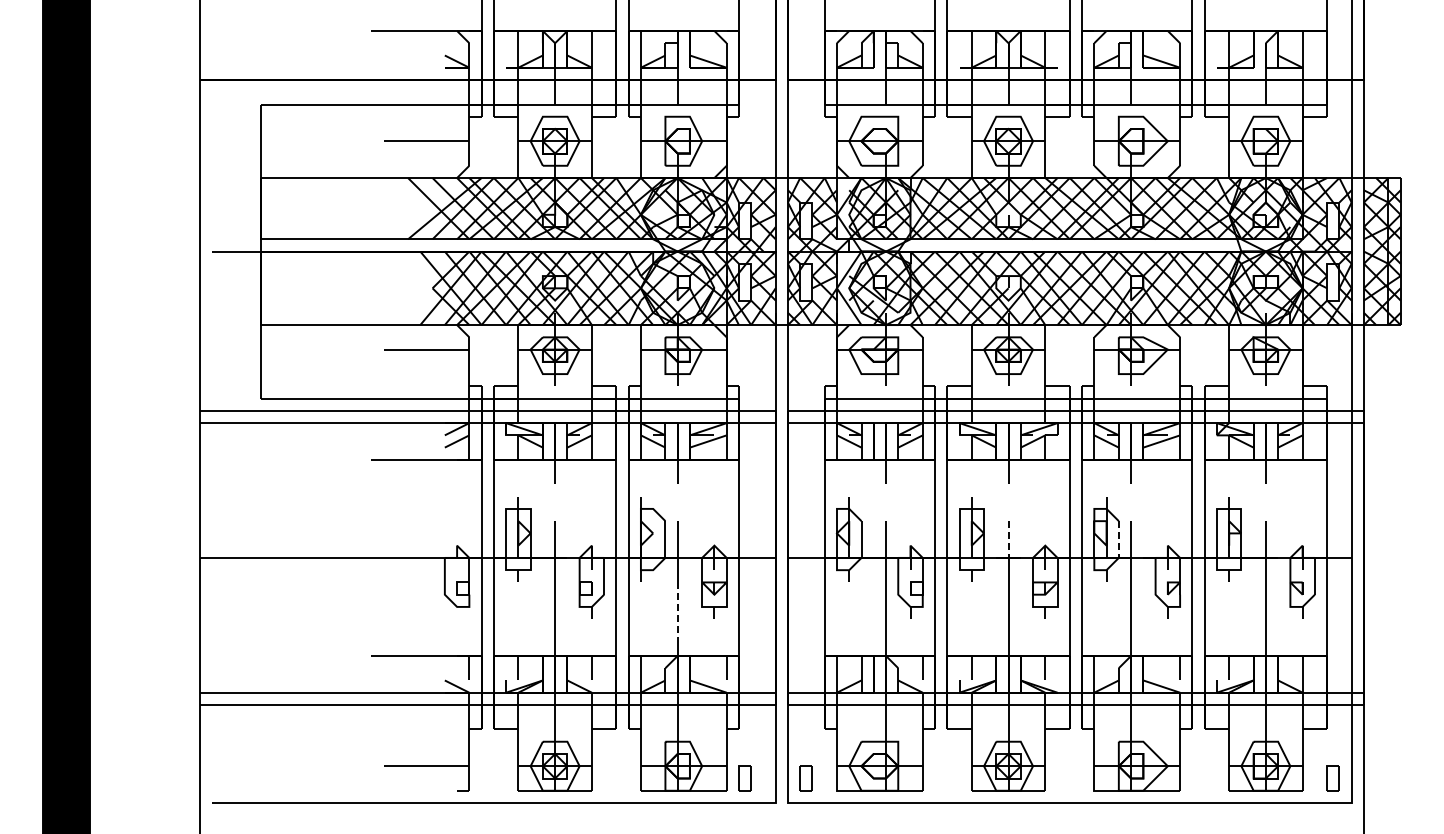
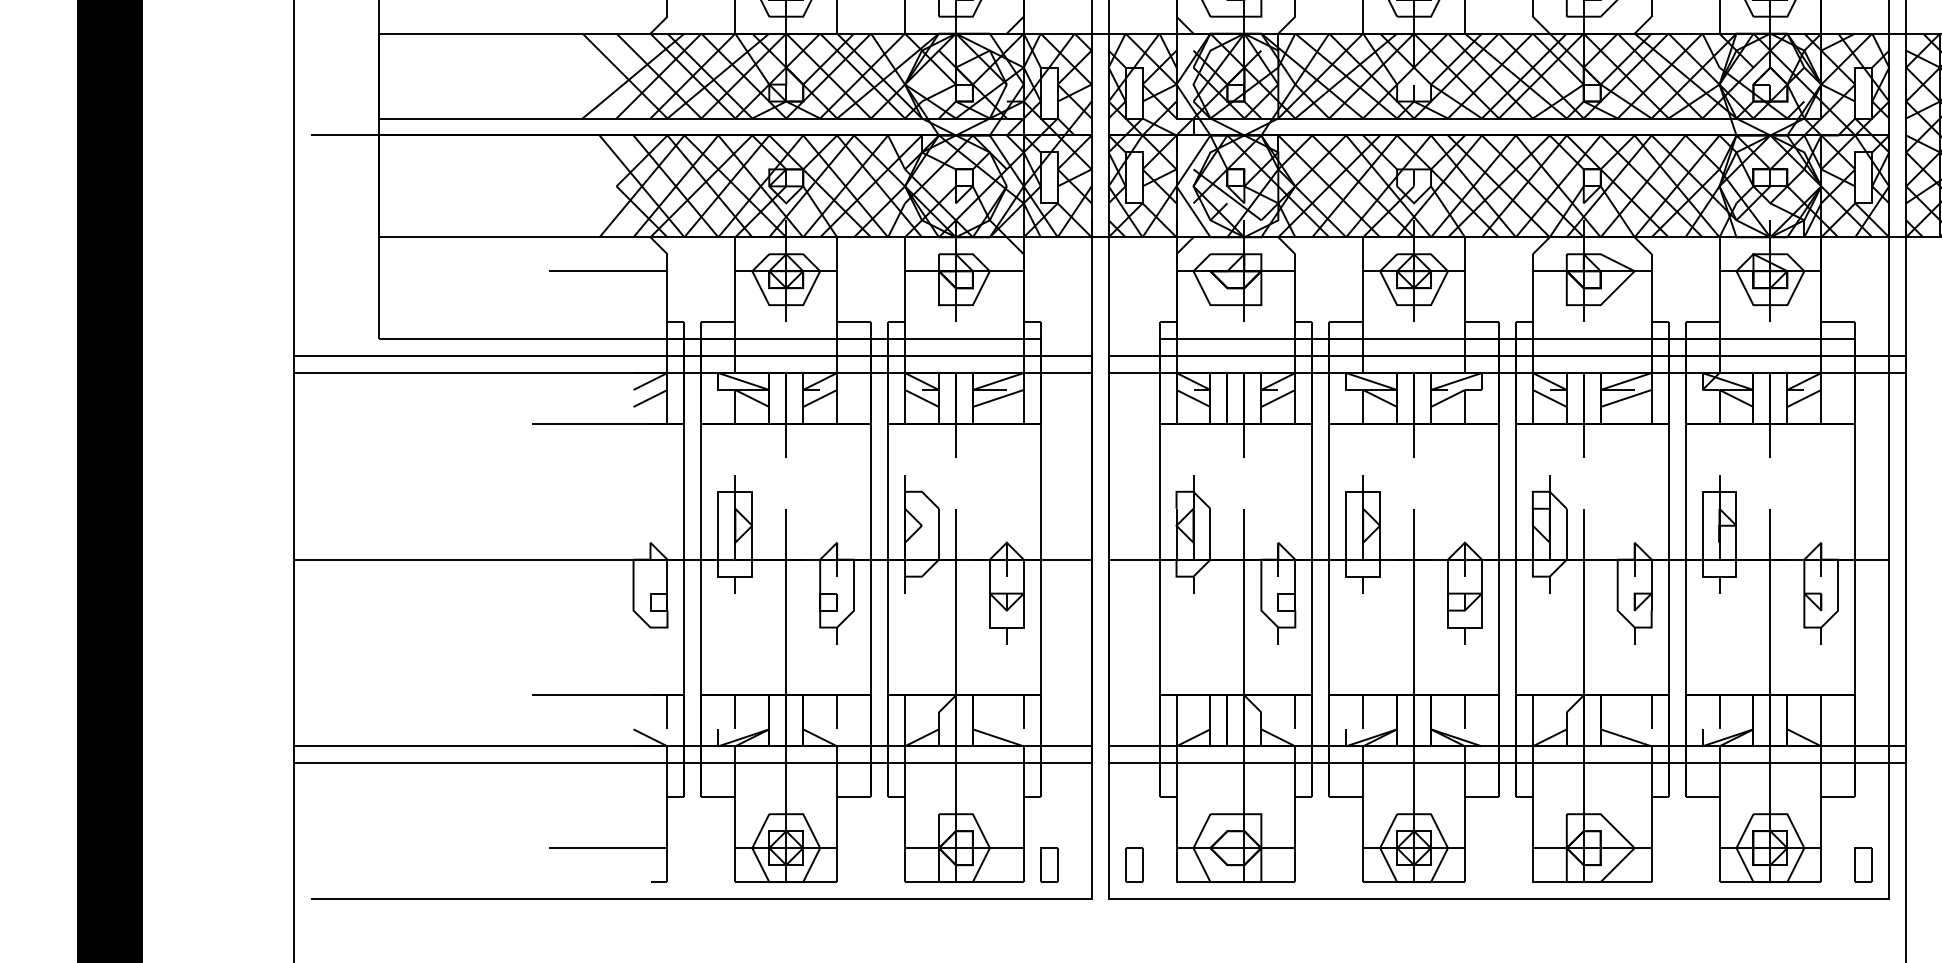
line: (1008, 540) -> (1414, 535), dashed -> solid
line: (1118, 540) -> (1566, 535), dashed -> solid
line: (677, 613) -> (955, 636), dashed -> solid

